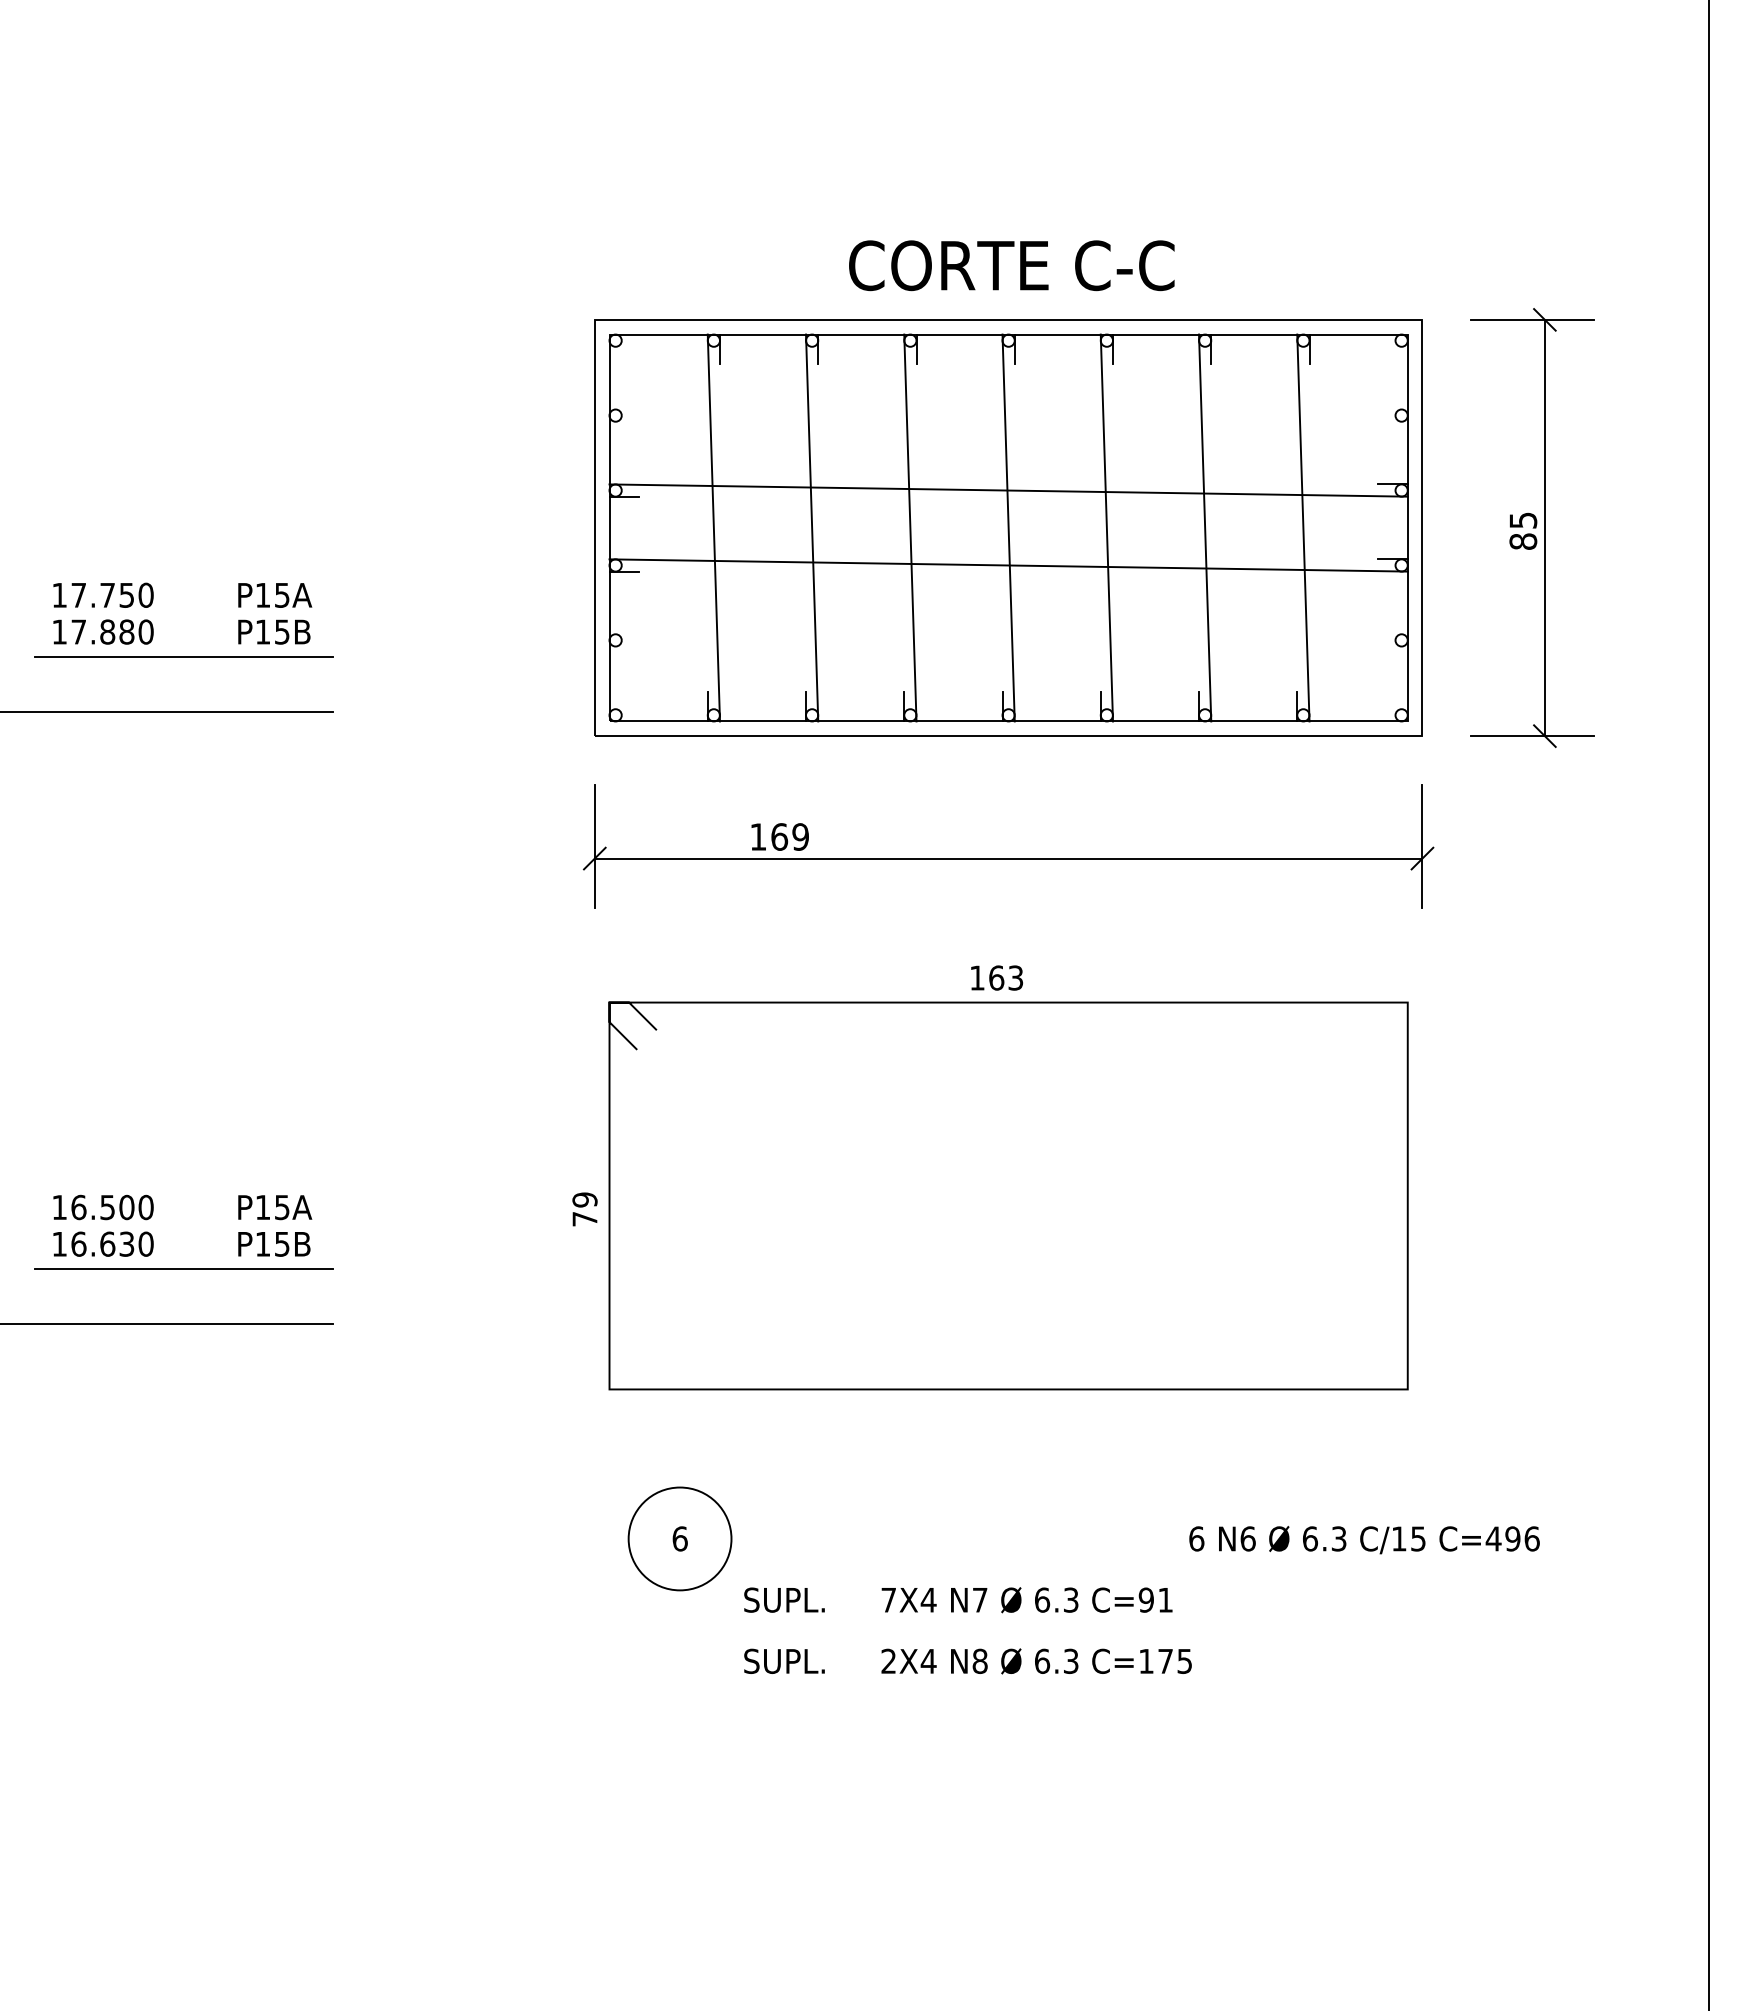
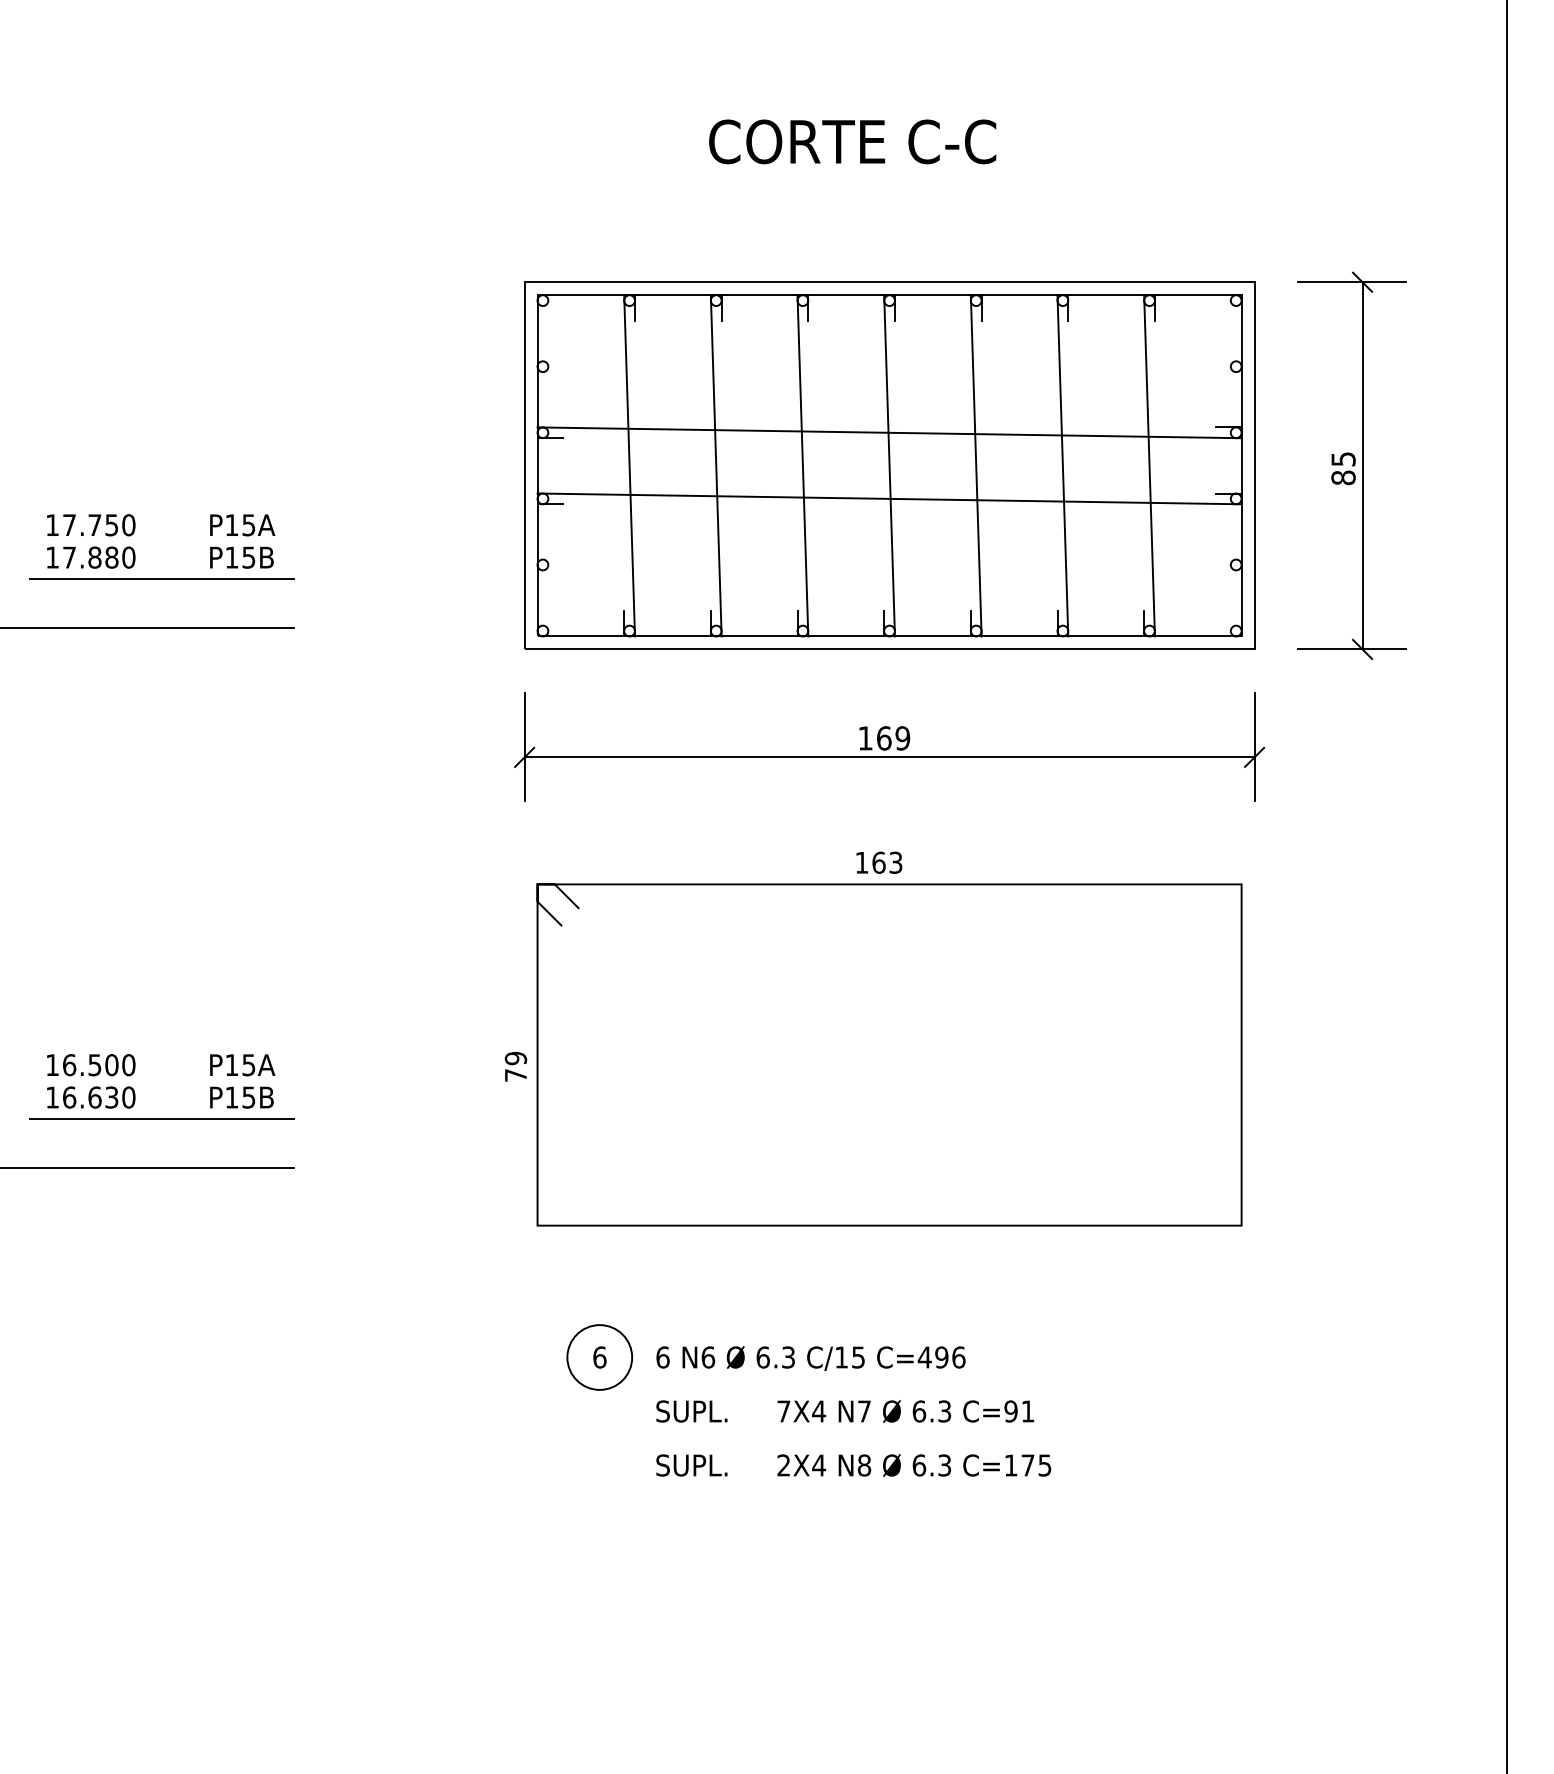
text: (1011, 265) -> (852, 141), moved
text: (779, 836) -> (884, 737), moved
circle: (679, 1538) -> (599, 1357), size x0.71
text: (1364, 1540) -> (810, 1358), moved

